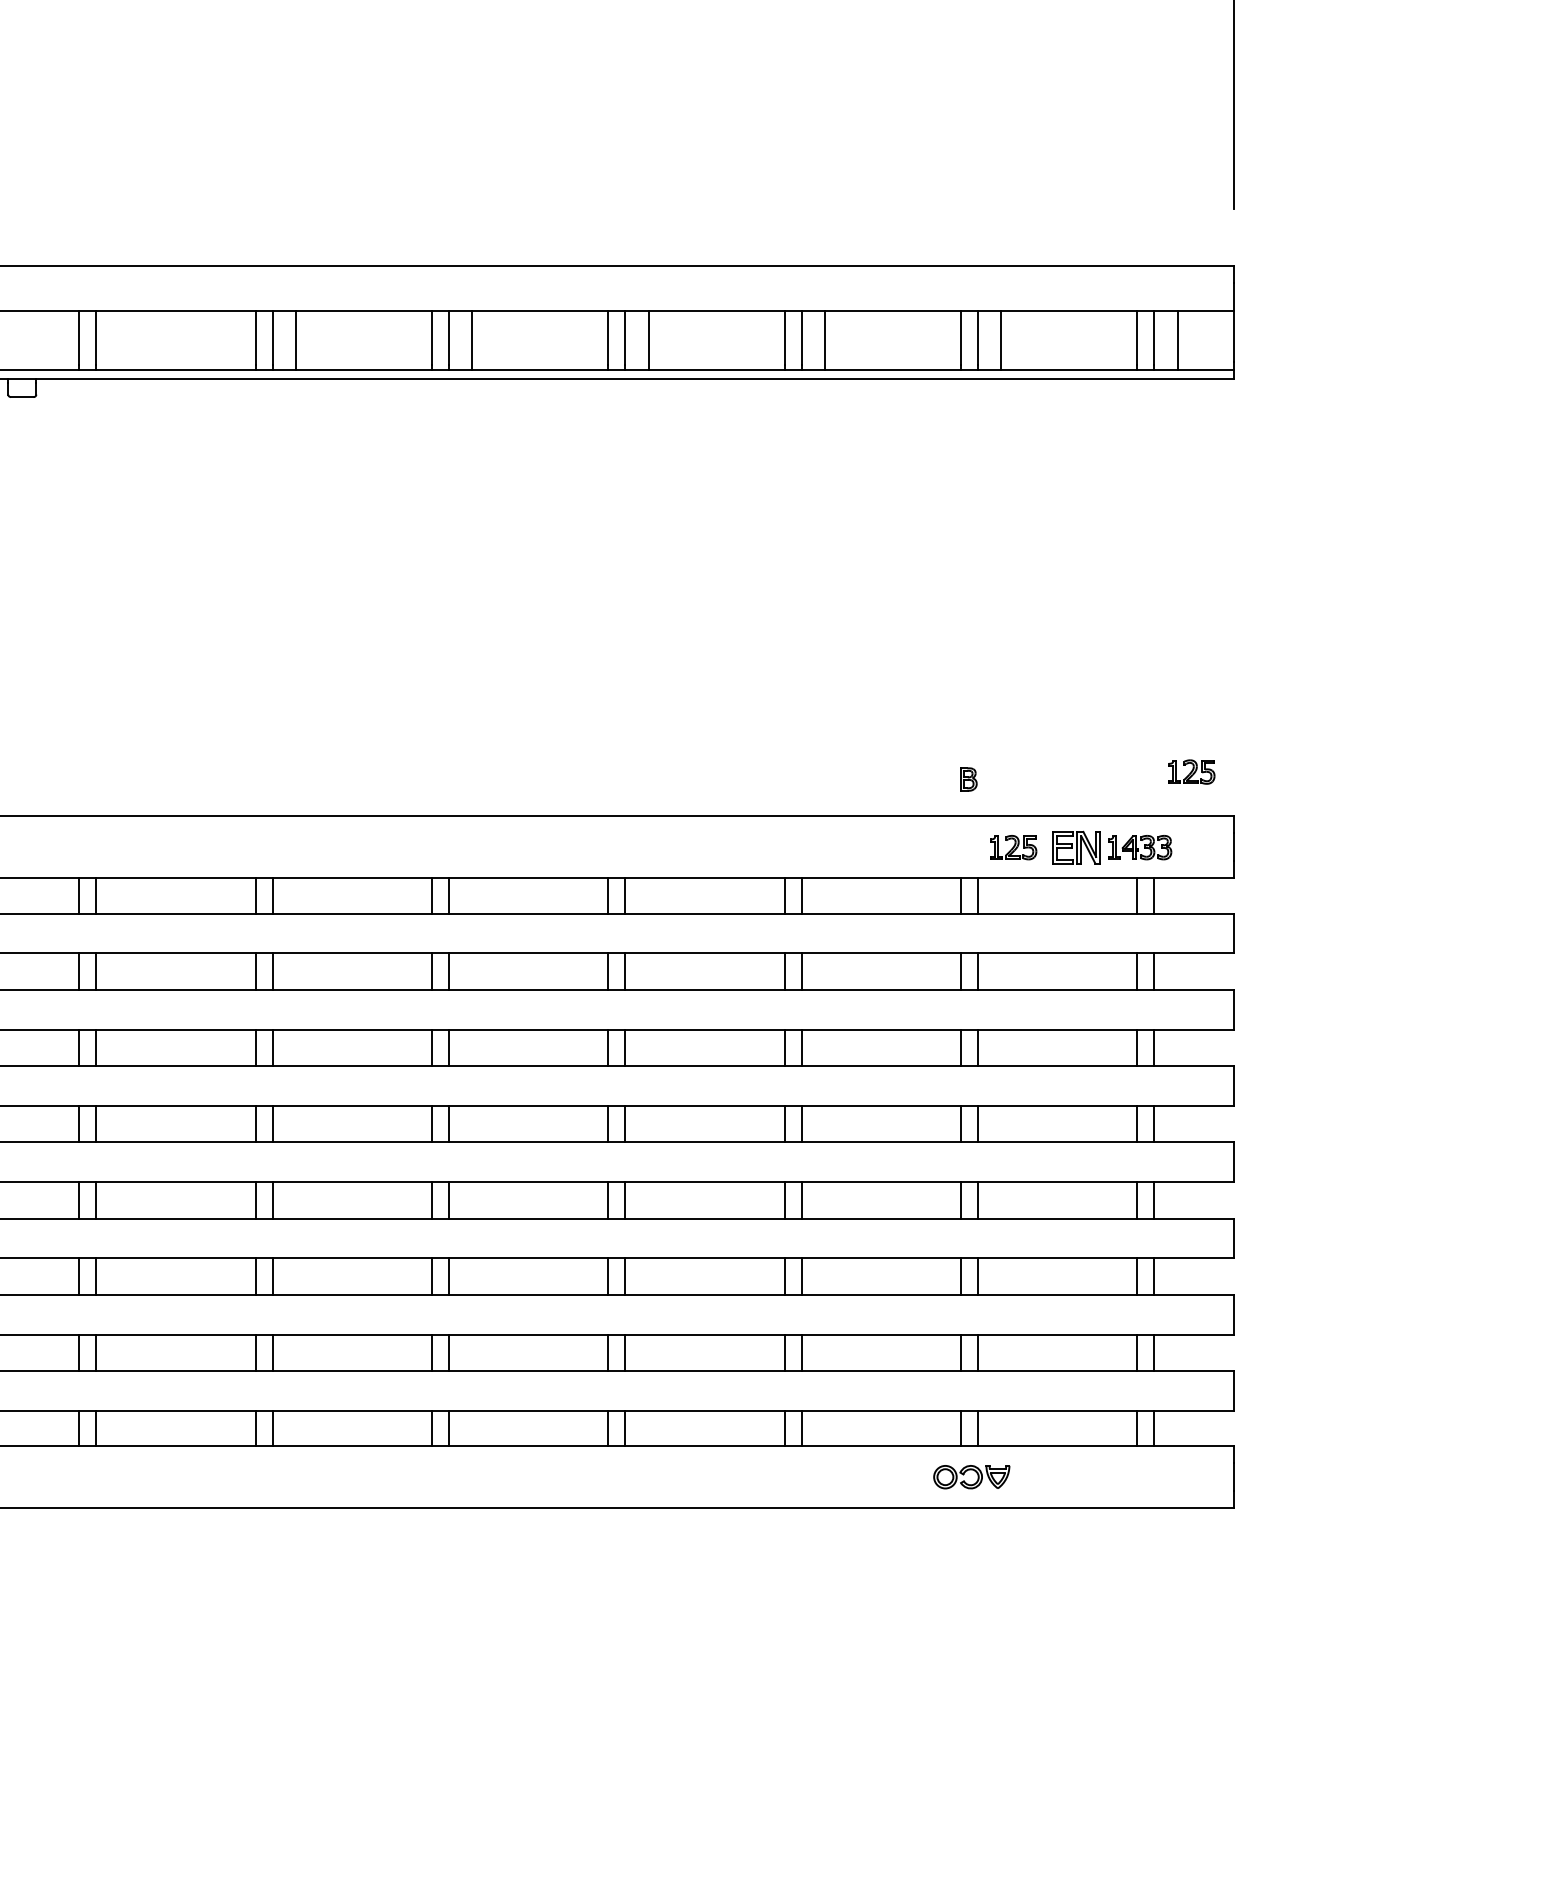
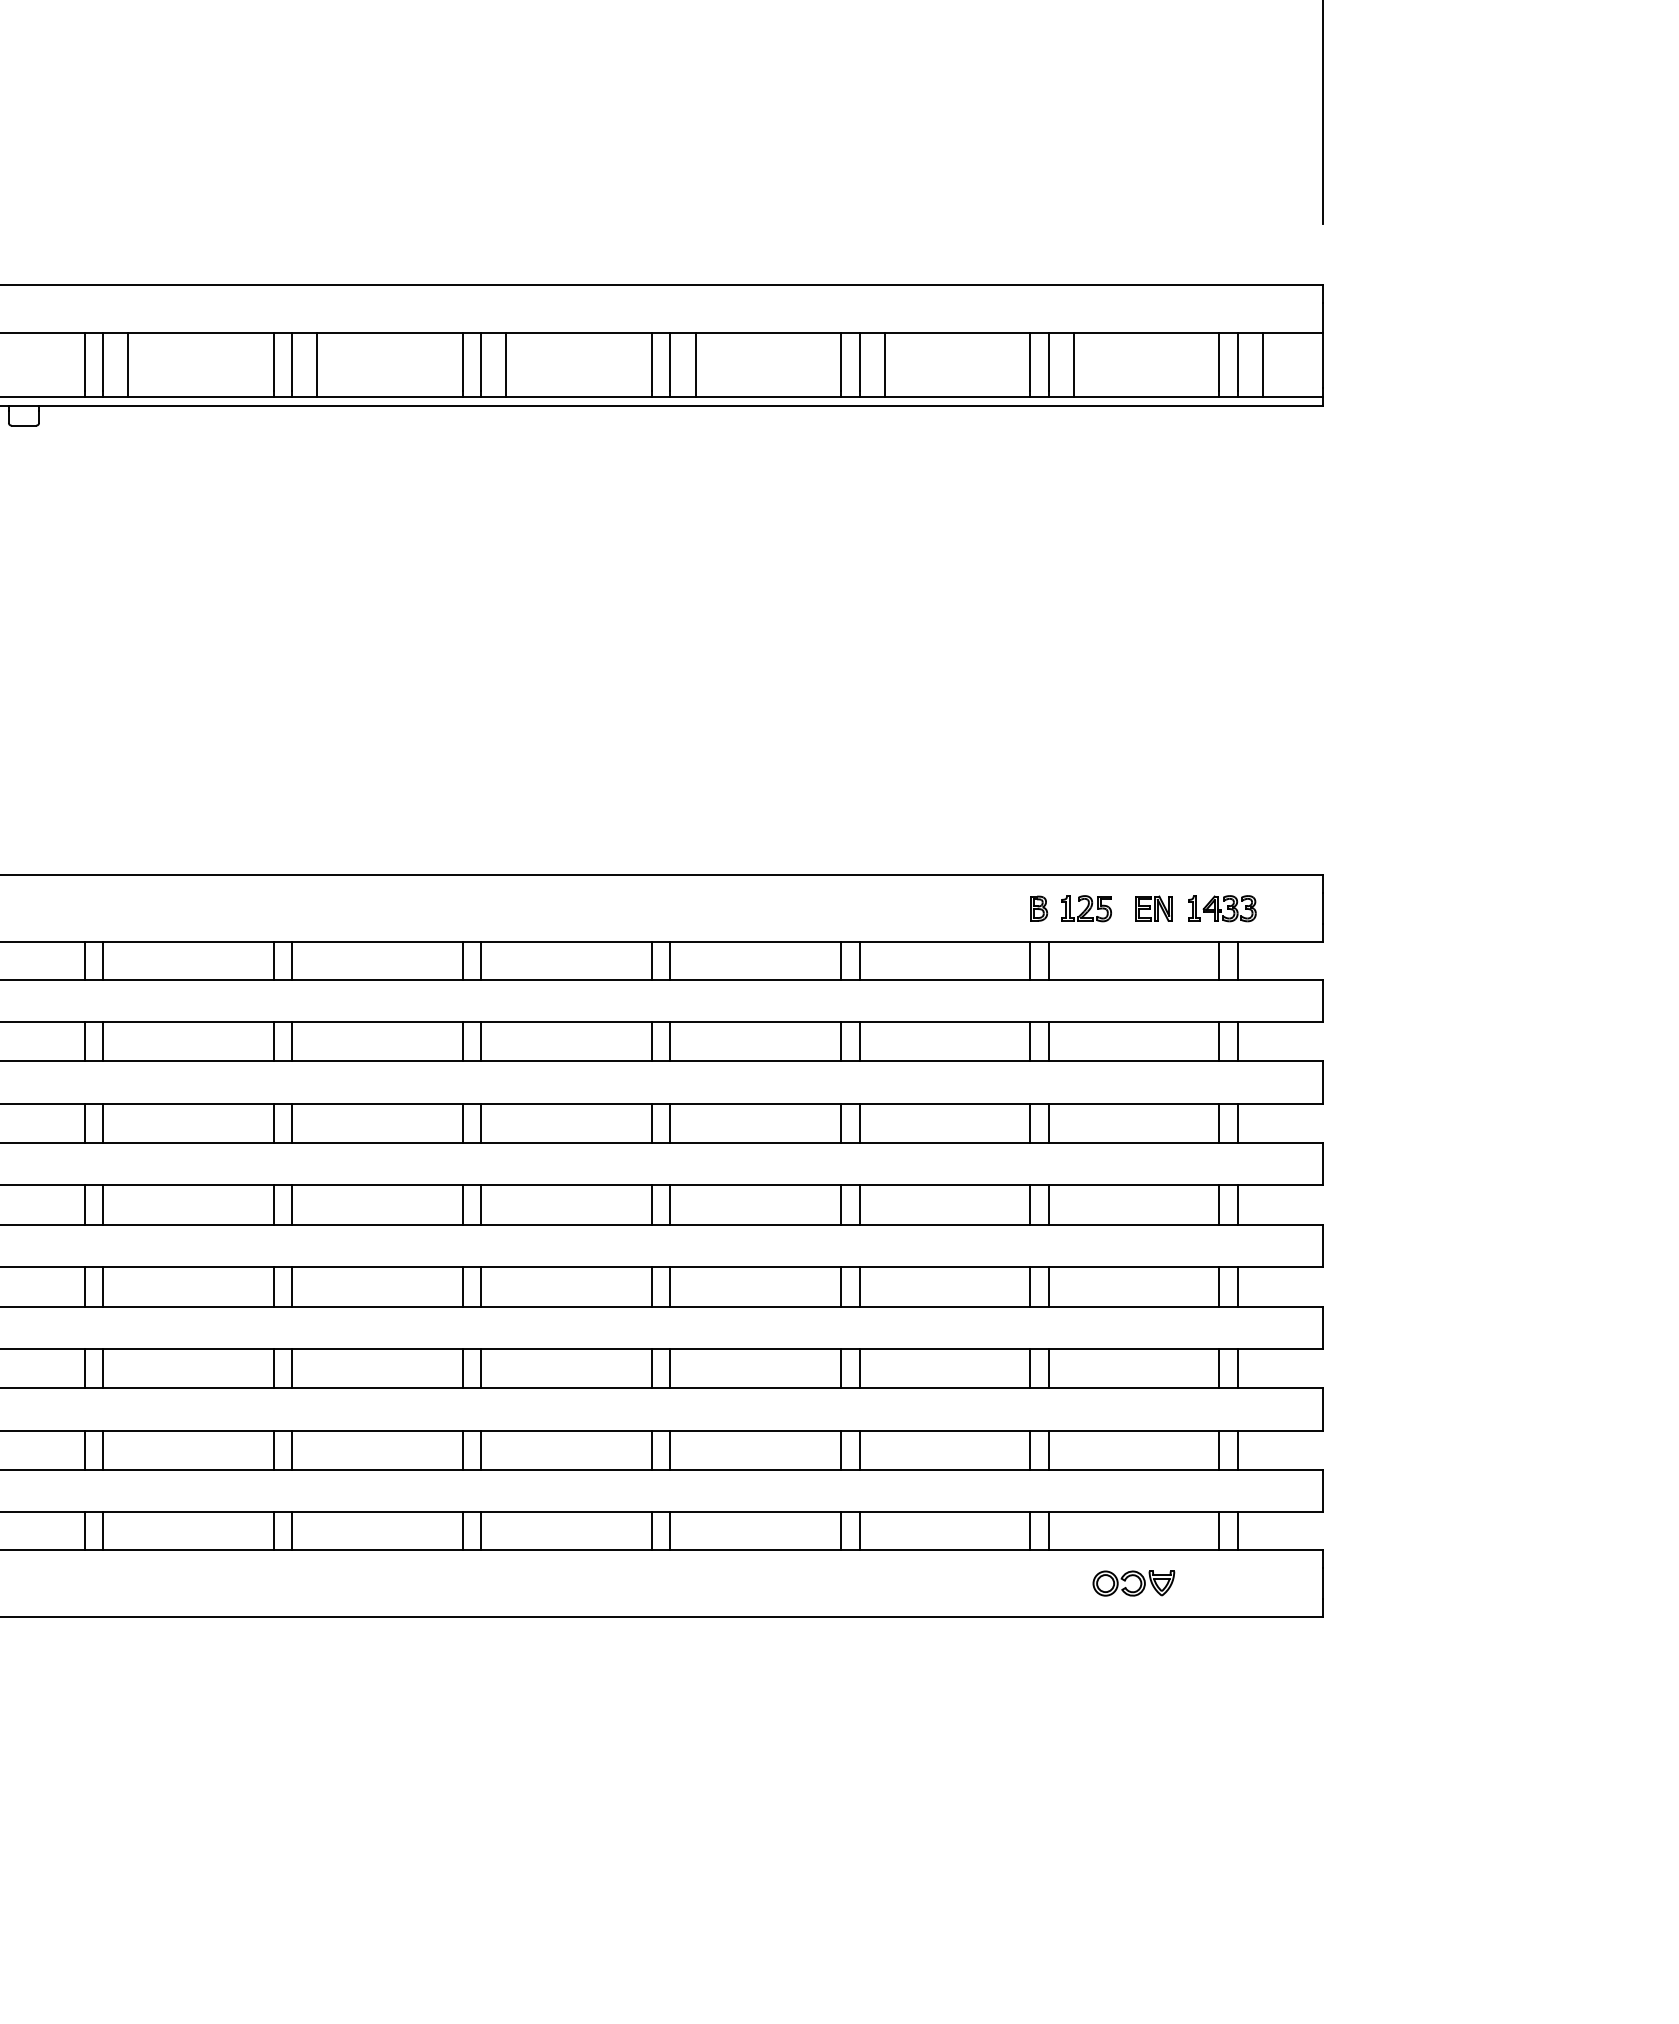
line: (119, 340) -> (128, 364), added
part: (1191, 771) -> (1277, 827), removed
part: (969, 779) -> (1039, 908), moved
part: (1075, 847) -> (1153, 908), size x0.71
part: (974, 1471) -> (1136, 1577), moved

